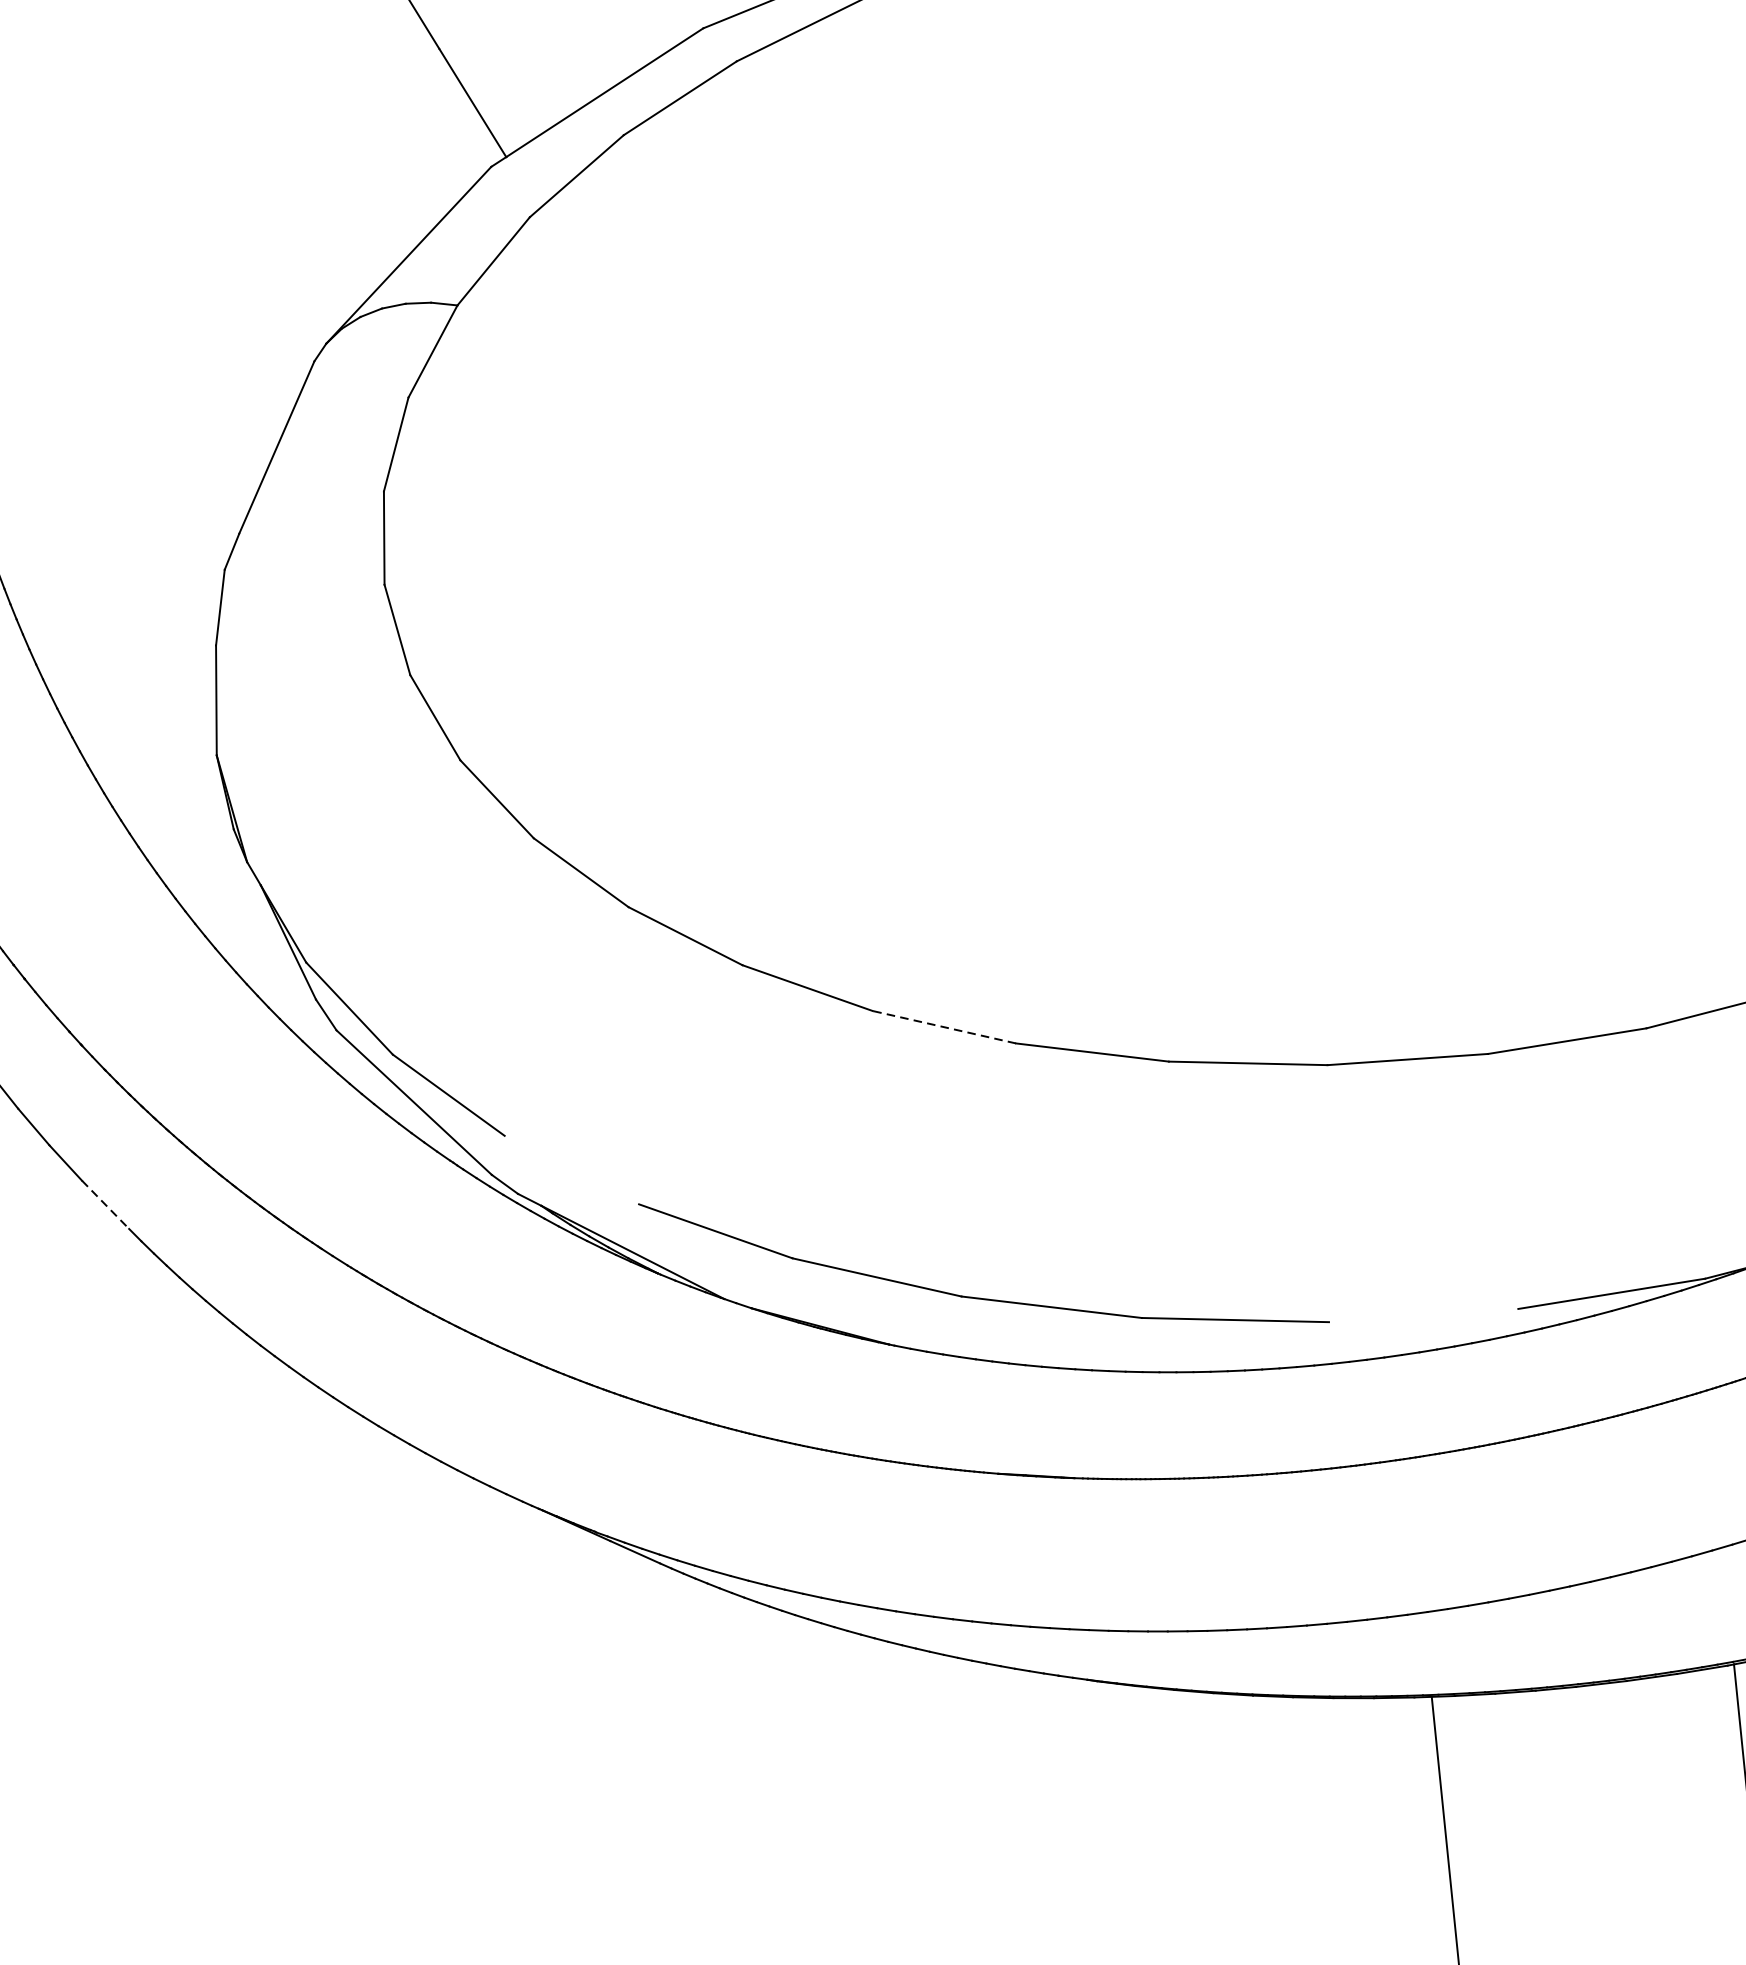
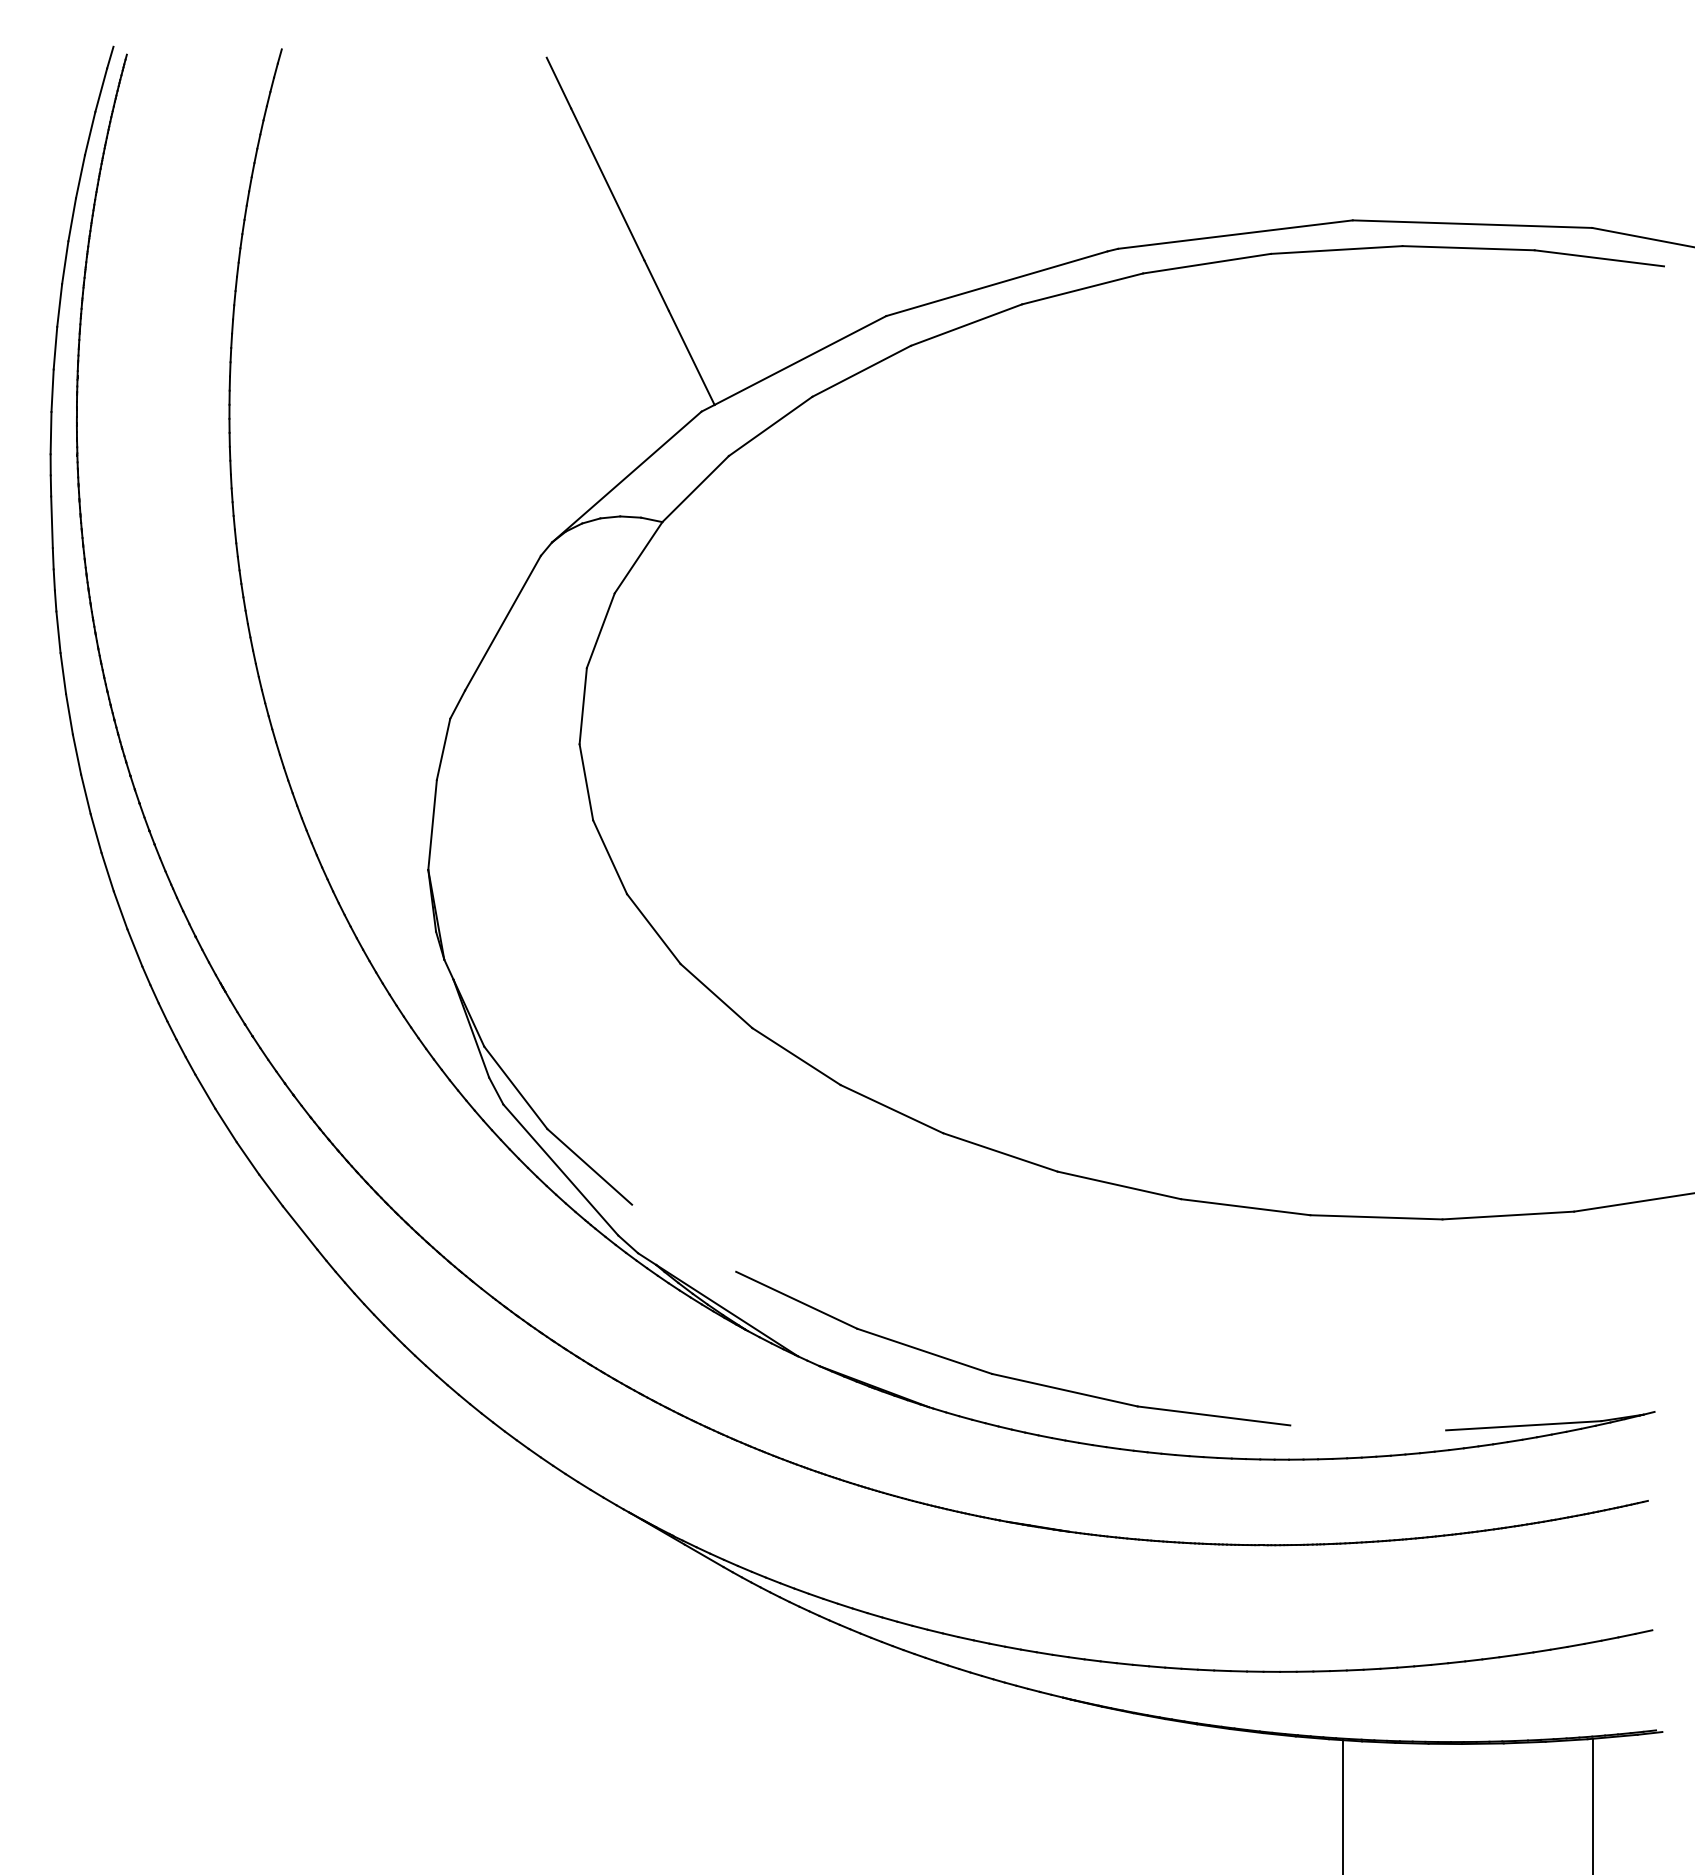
line: (943, 1027) -> (999, 1152), dashed -> solid
line: (105, 1204) -> (300, 1227), dashed -> solid

